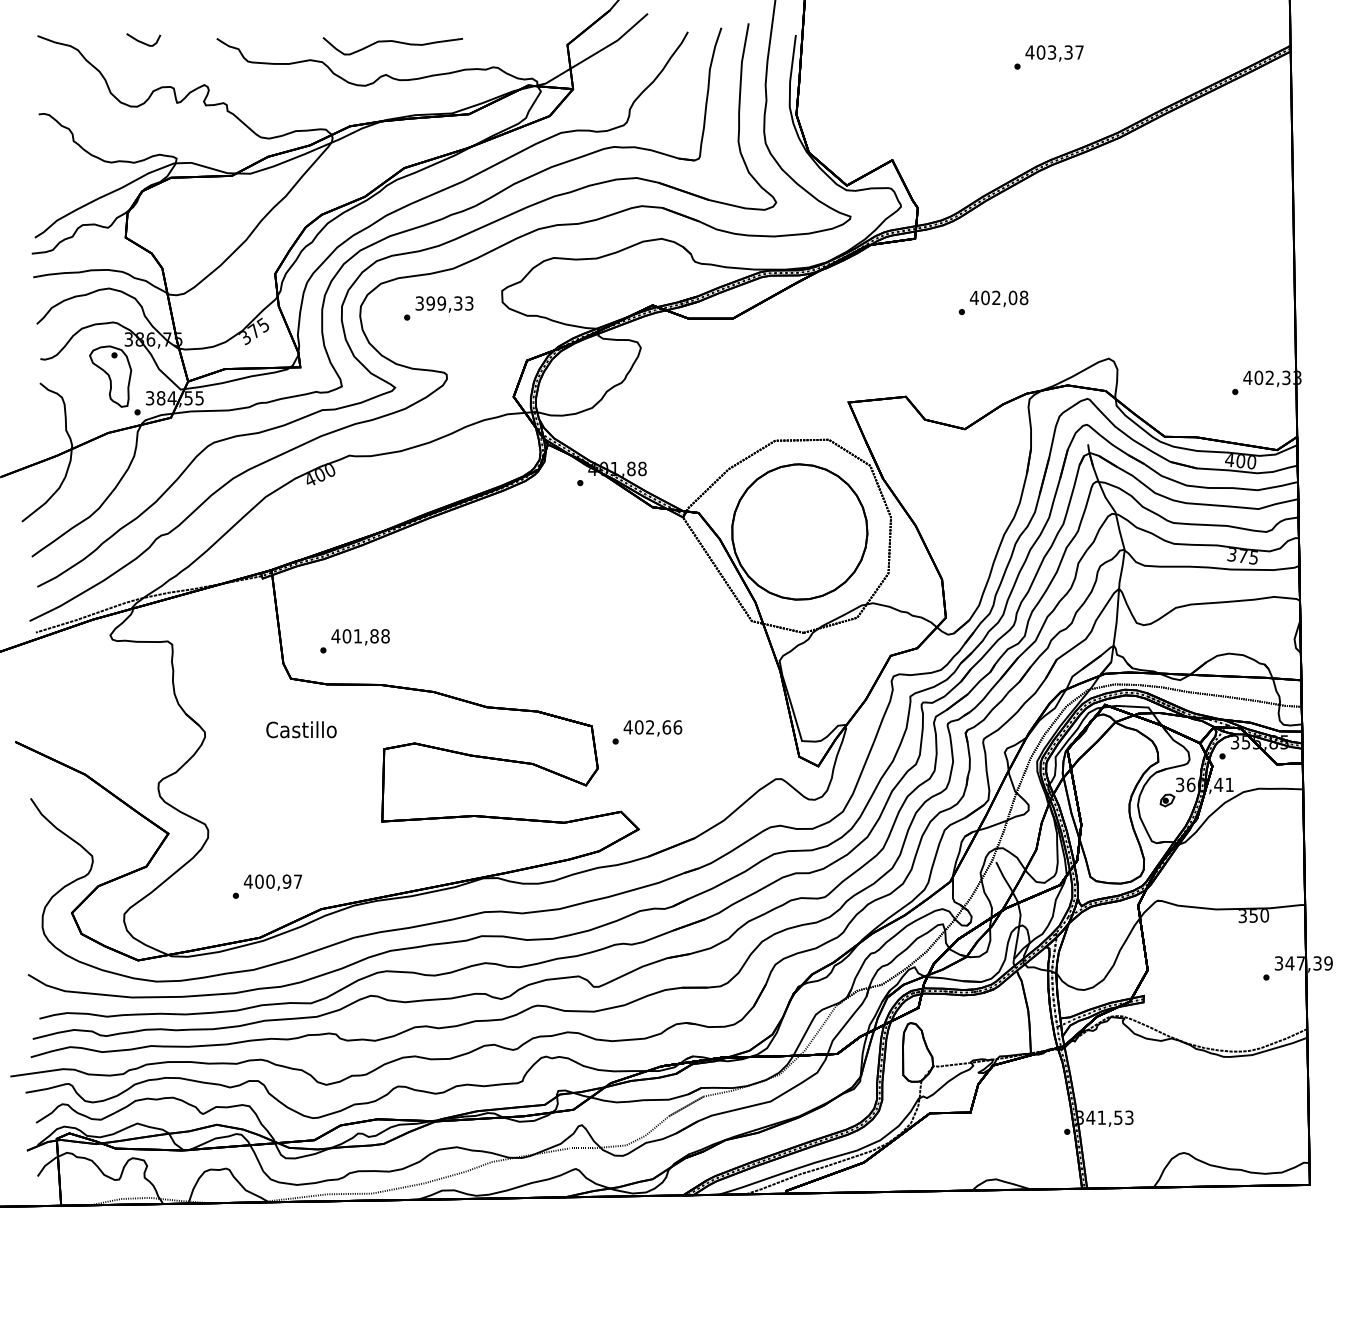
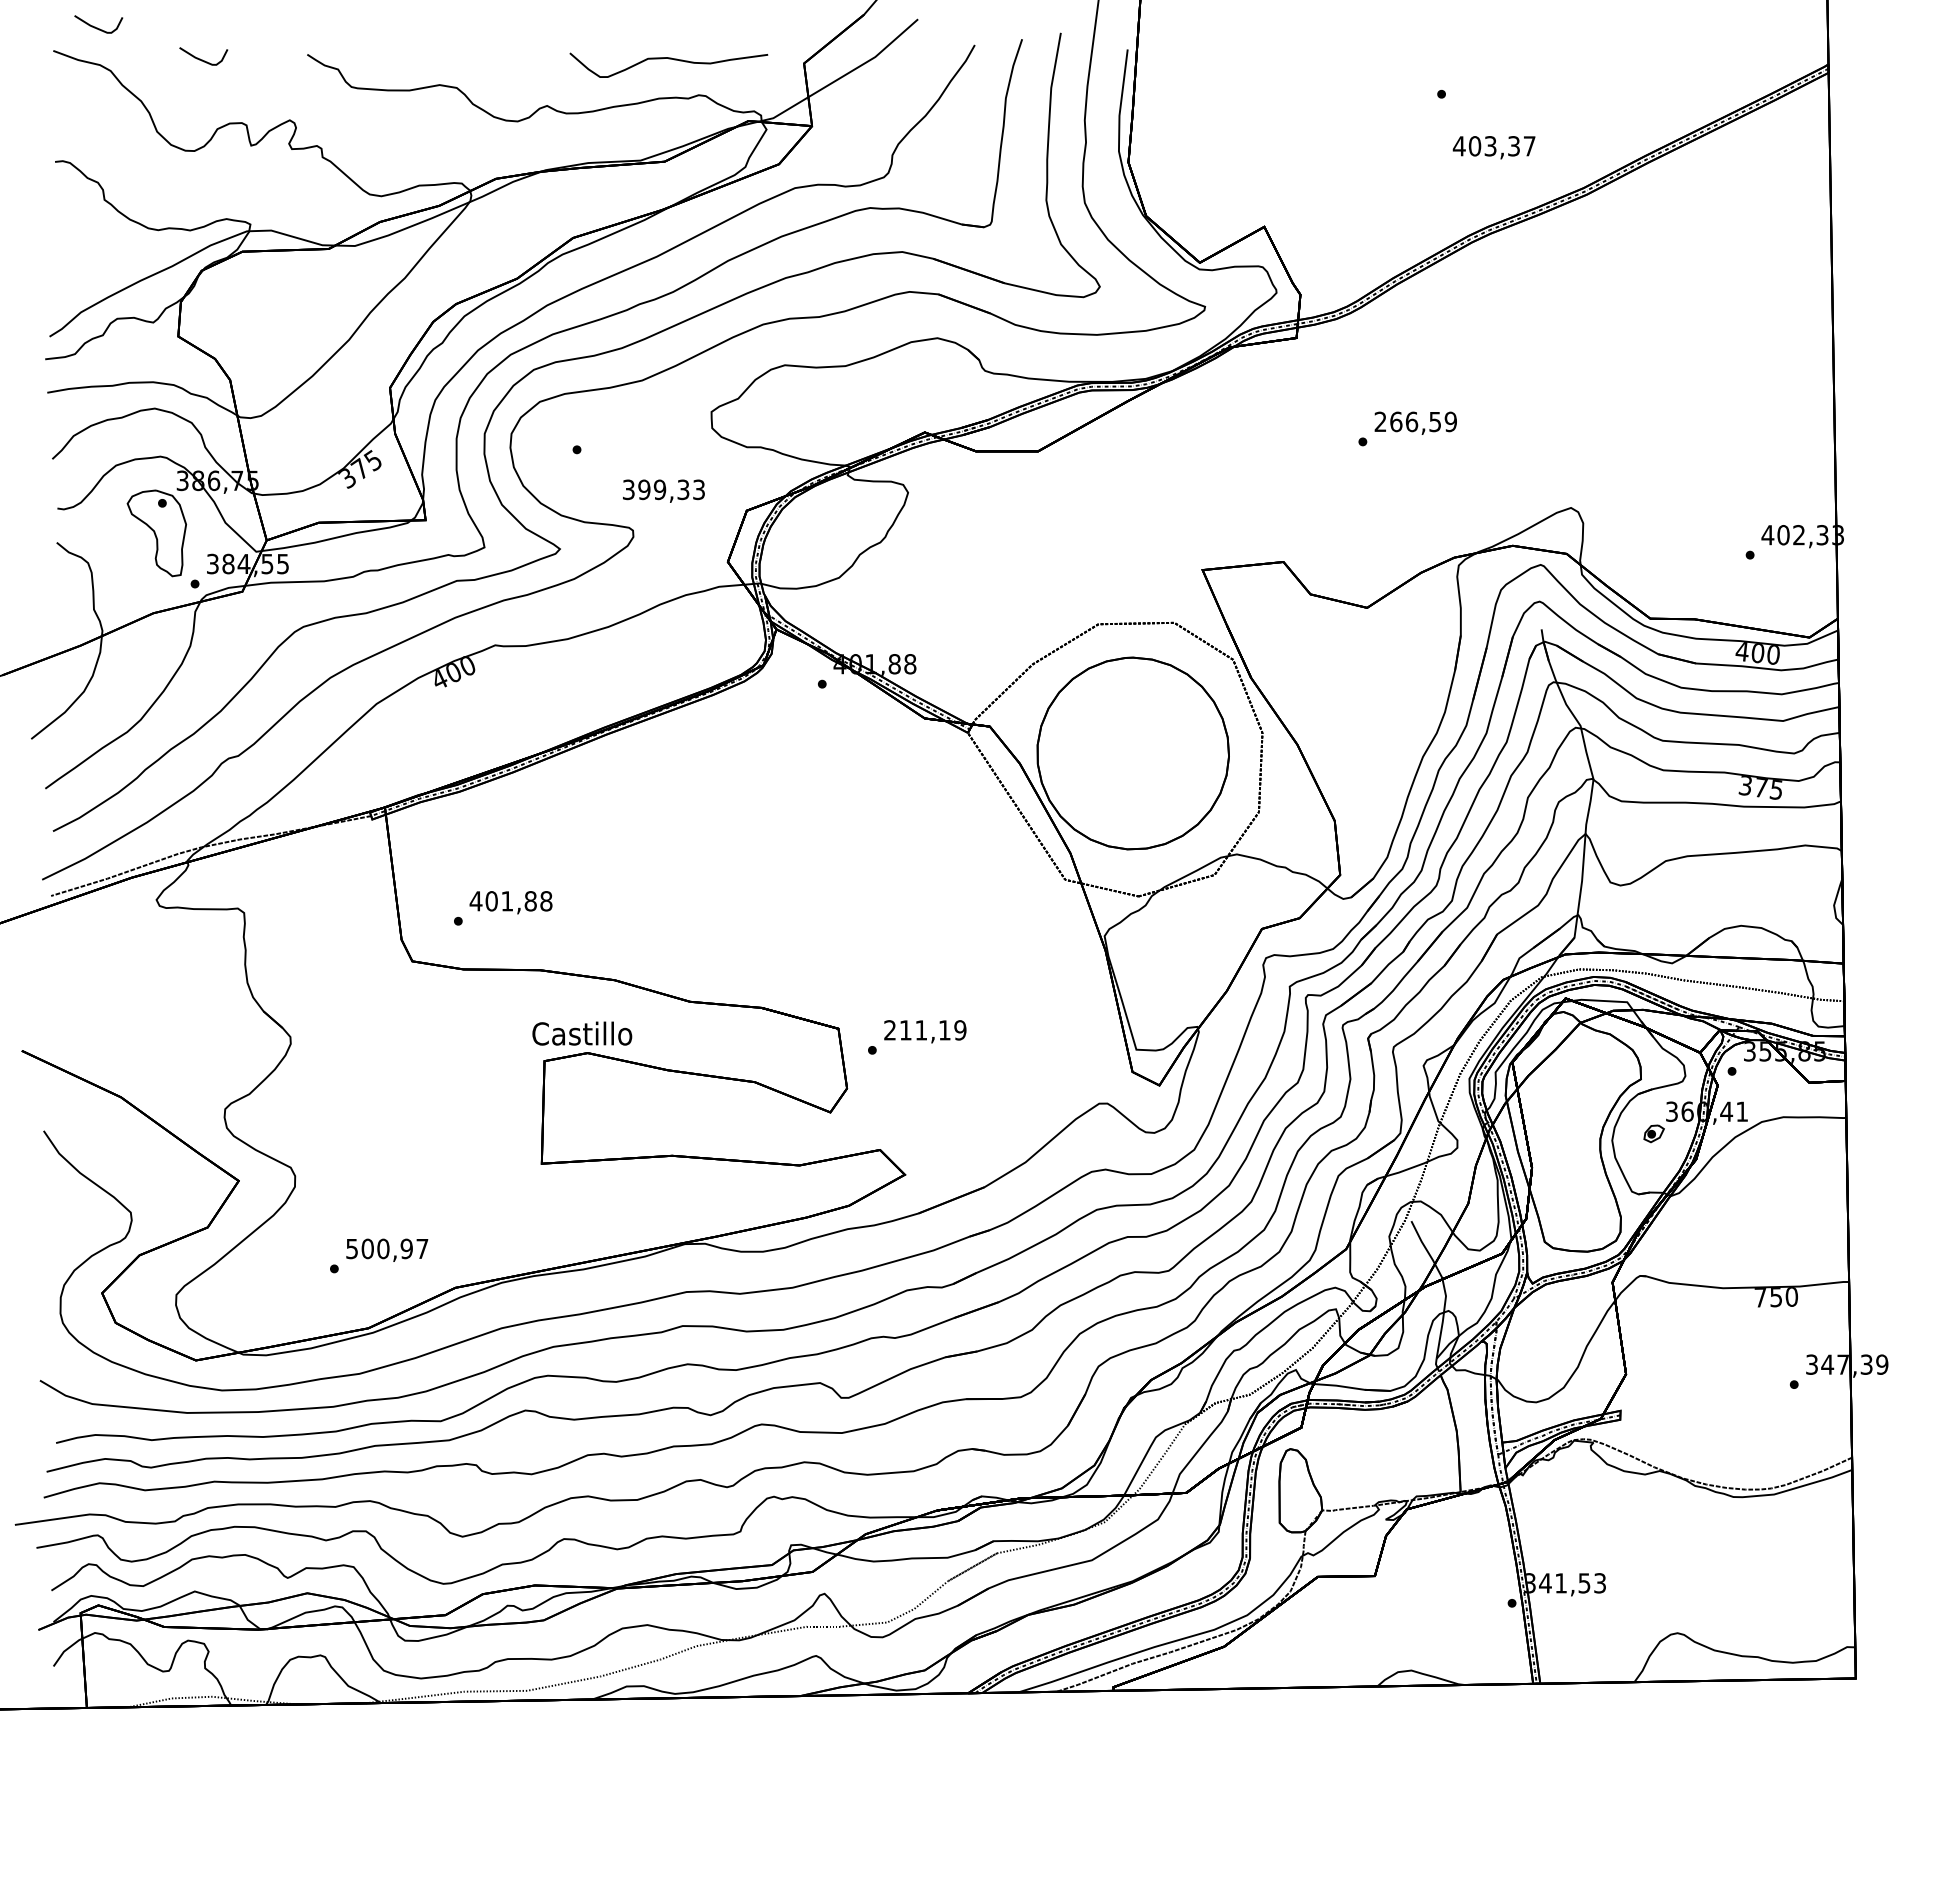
curve: (68, 19) -> (97, 27), added
curve: (392, 42) -> (668, 59), moved
text: (1054, 53) -> (1493, 147), moved
text: (999, 297) -> (1415, 421), 402,08 -> 266,59
text: (444, 303) -> (663, 490), moved
text: (652, 727) -> (924, 1030), 402,66 -> 211,19
text: (301, 729) -> (582, 1033), moved
text: (247, 882) -> (351, 1249), 400,97 -> 500,97
text: (1242, 916) -> (1760, 1297), 350 -> 750

